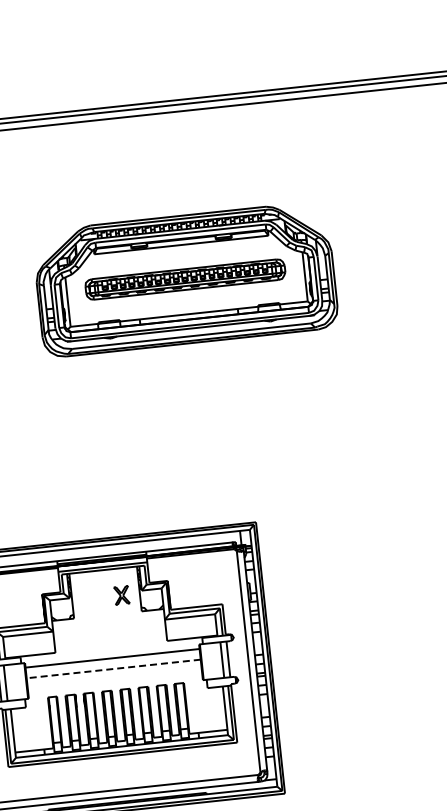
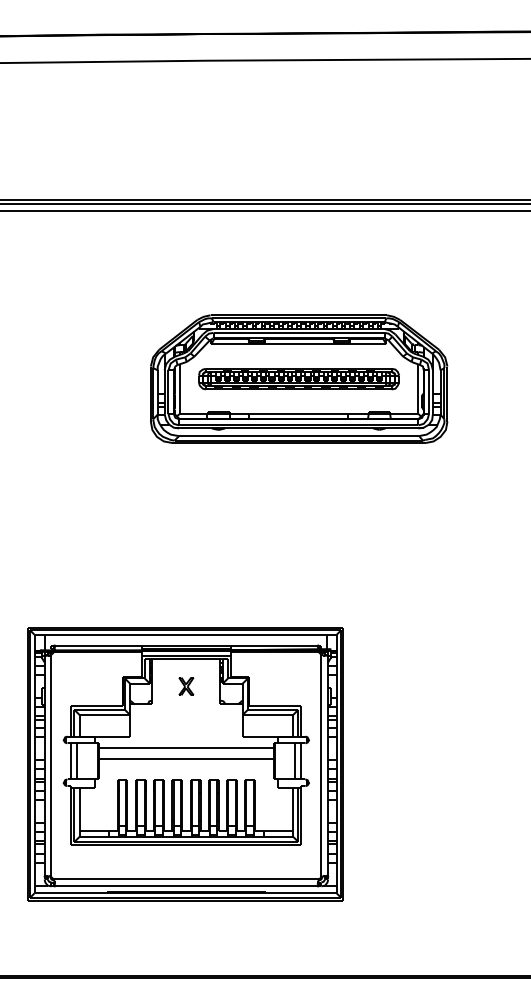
part: (122, 595) -> (186, 686), moved
line: (113, 668) -> (186, 758), dashed -> solid

